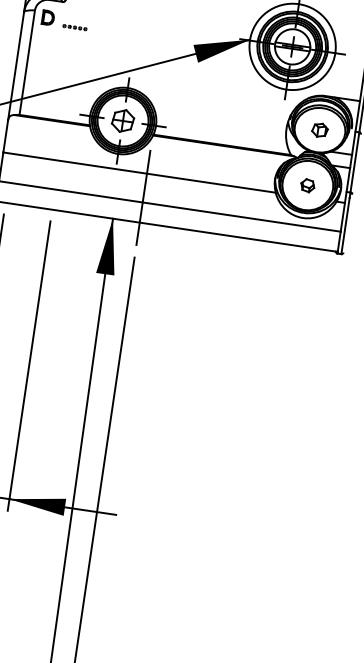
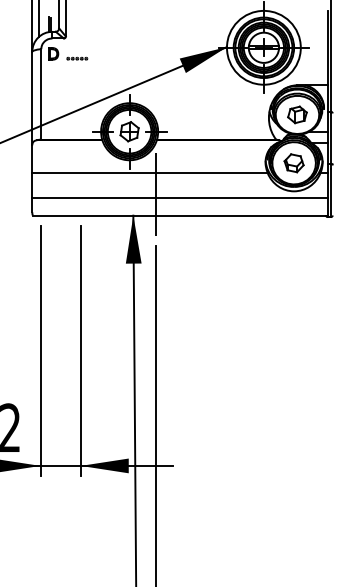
part: (320, 129) -> (297, 114), size x1.43
part: (307, 185) -> (293, 163), size x1.67

